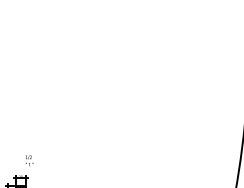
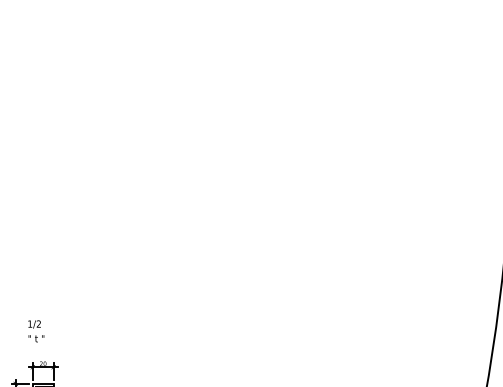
text: (29, 160) -> (36, 330), moved

